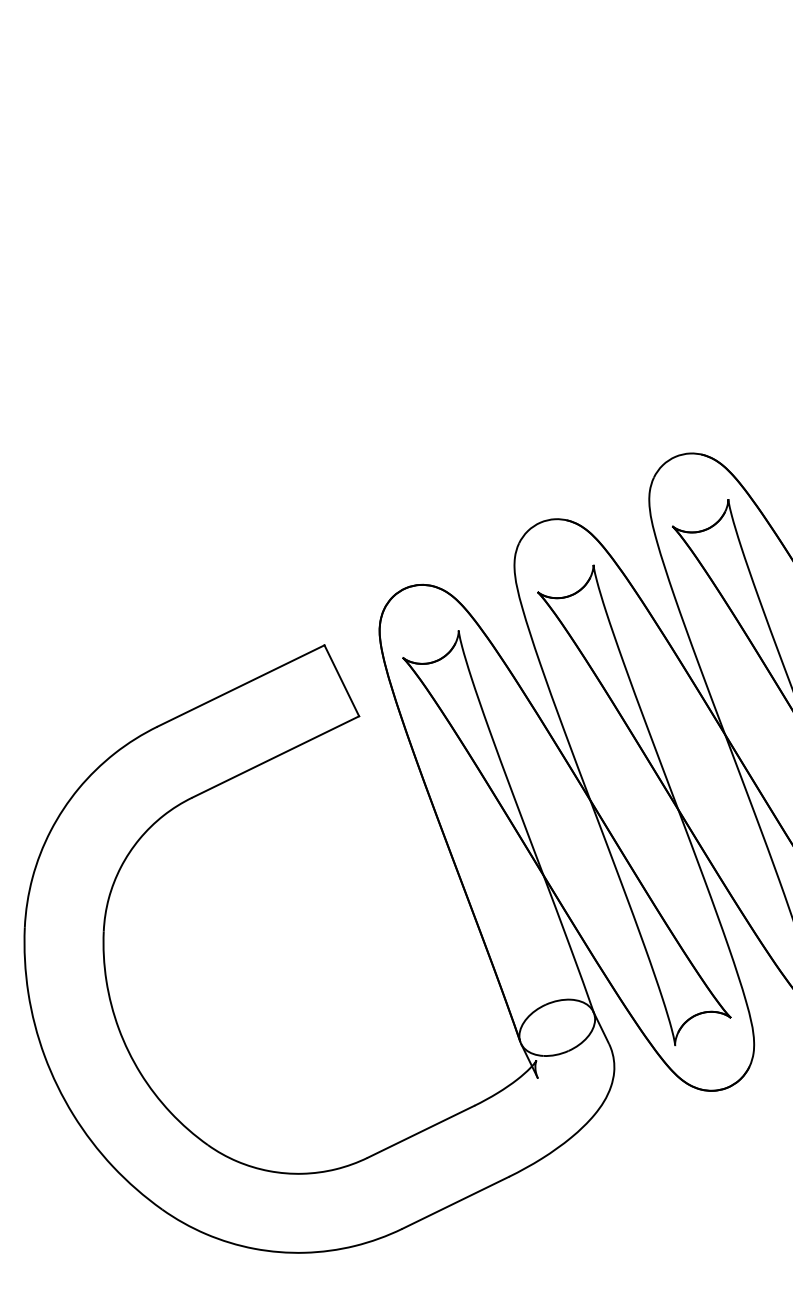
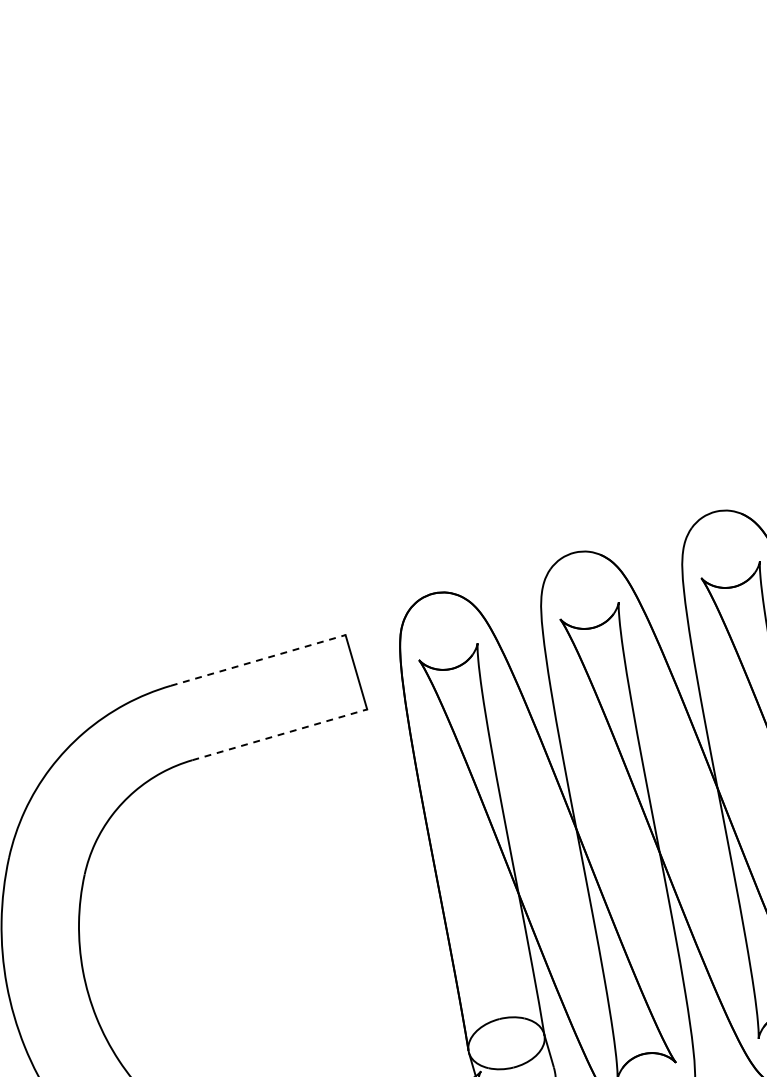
line: (241, 685) -> (258, 660), solid -> dashed
line: (275, 757) -> (279, 735), solid -> dashed

